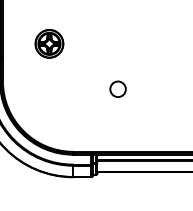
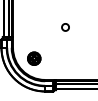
part: (50, 43) -> (34, 58), moved
circle: (117, 89) -> (65, 27), moved

